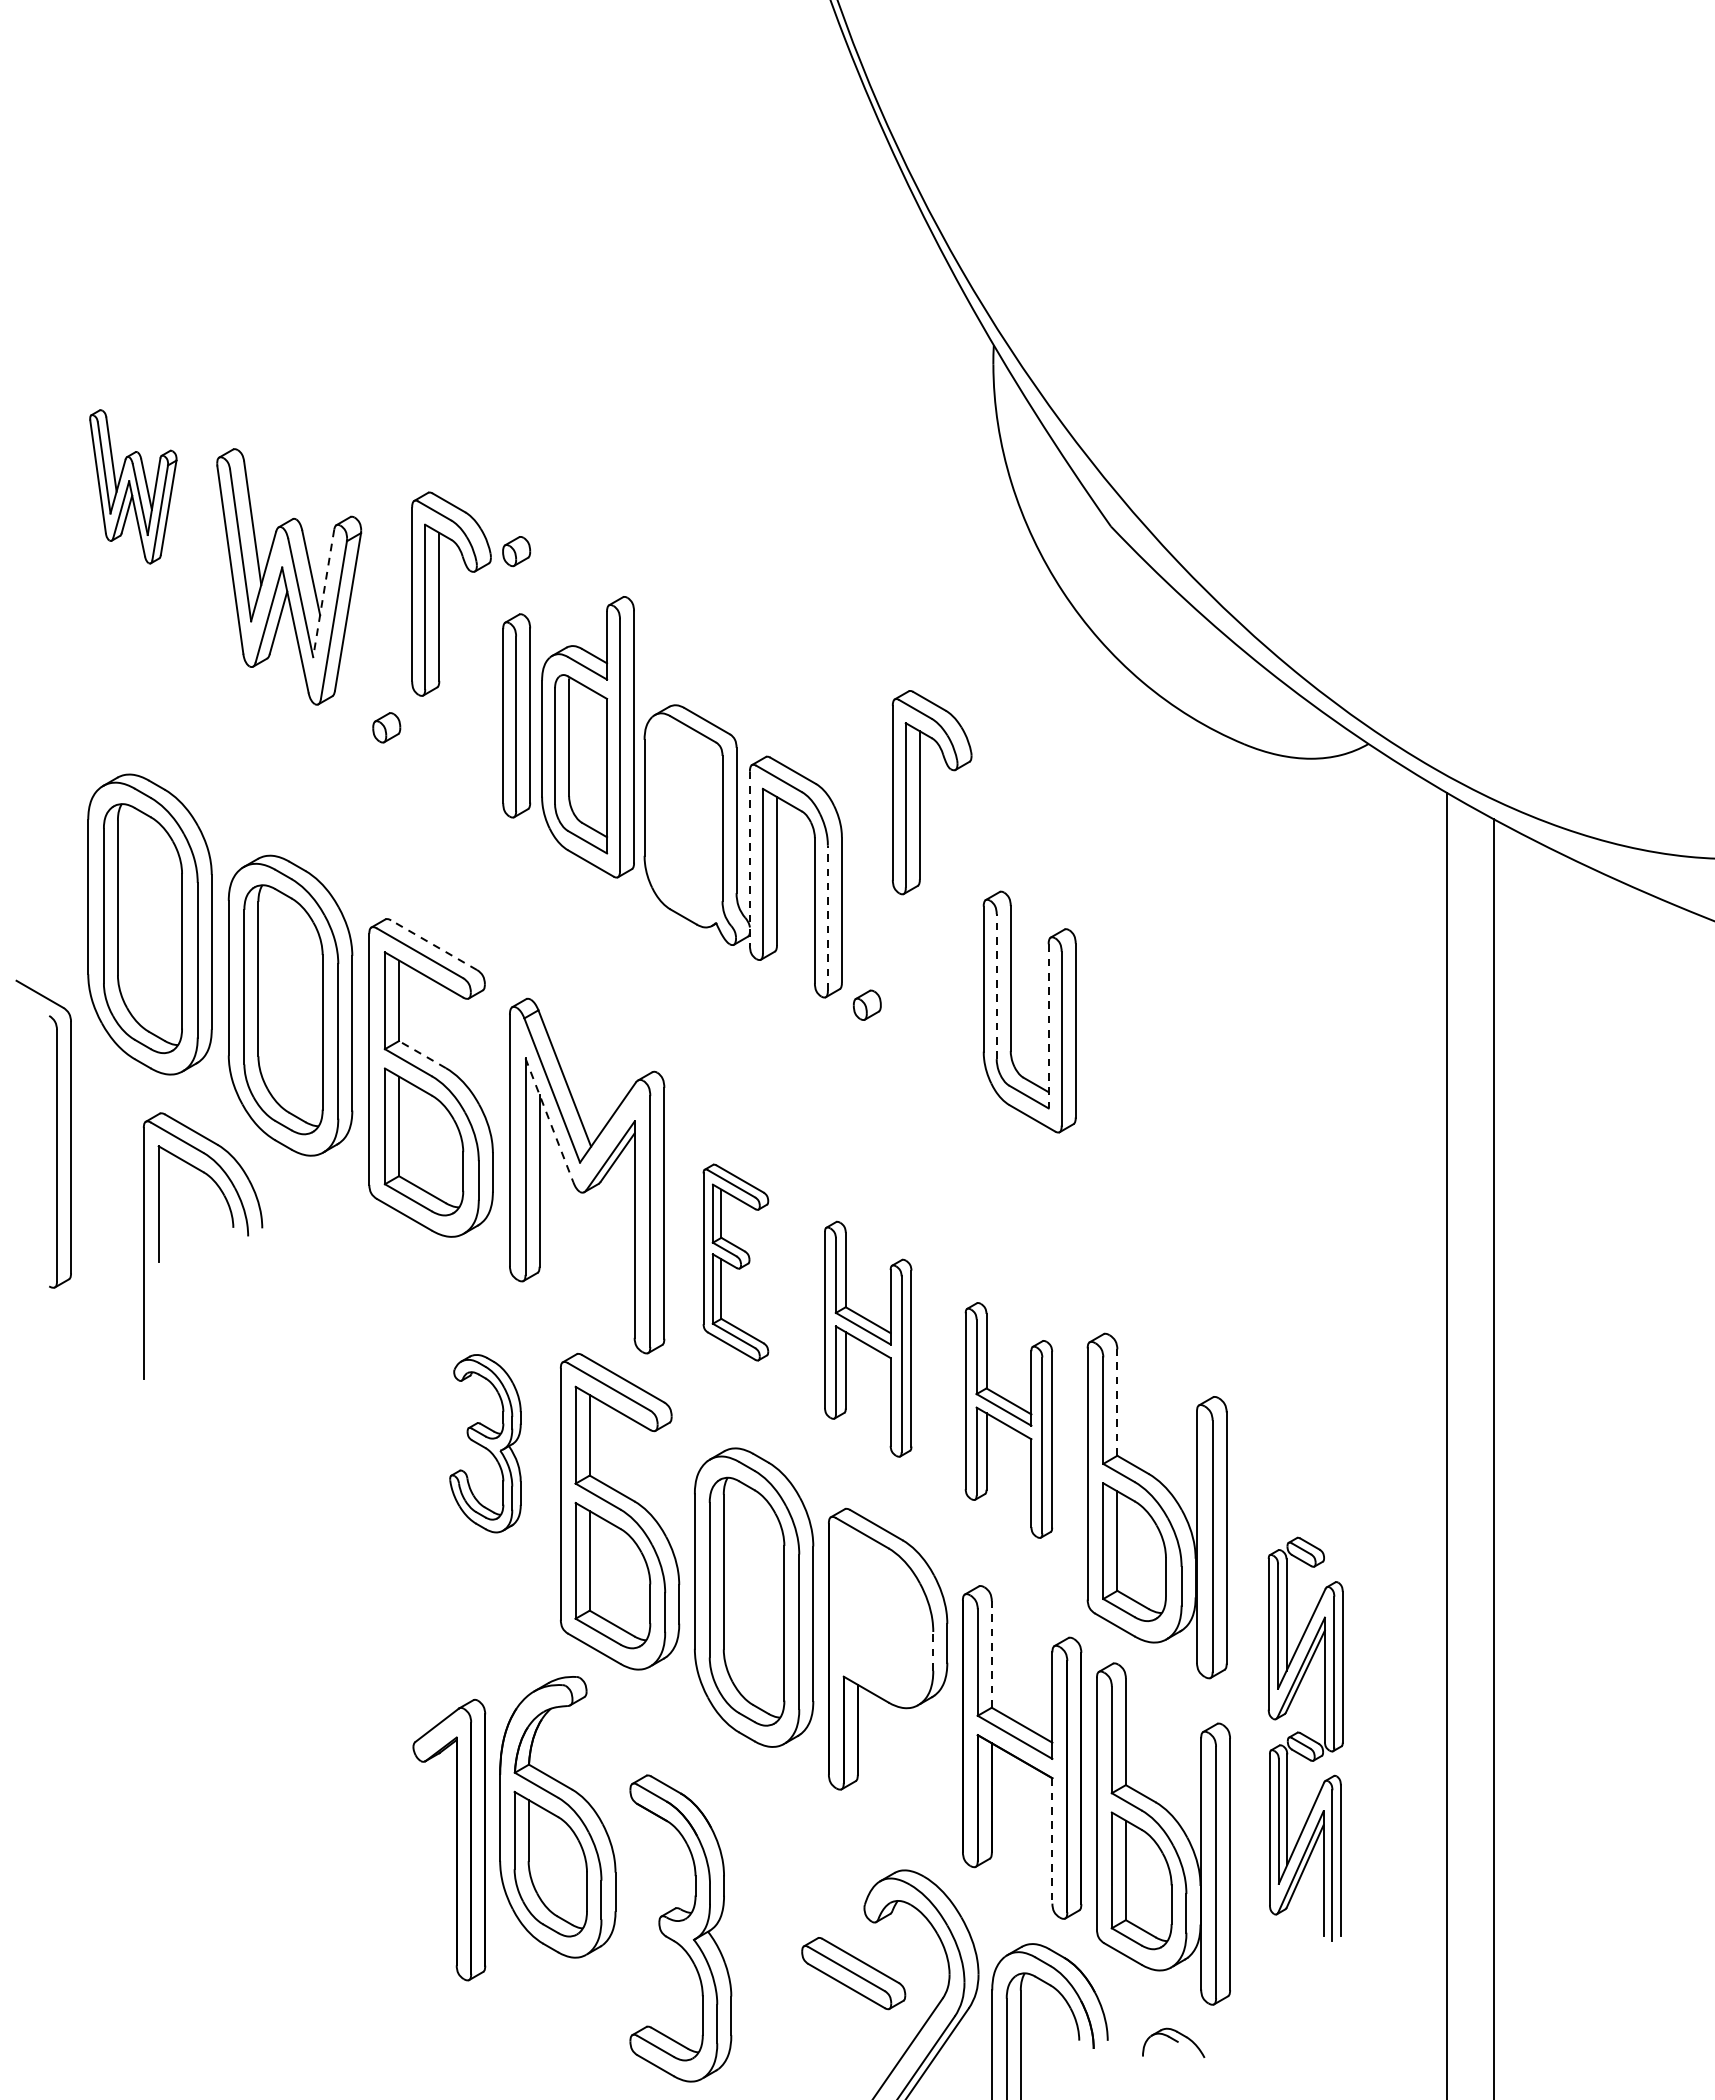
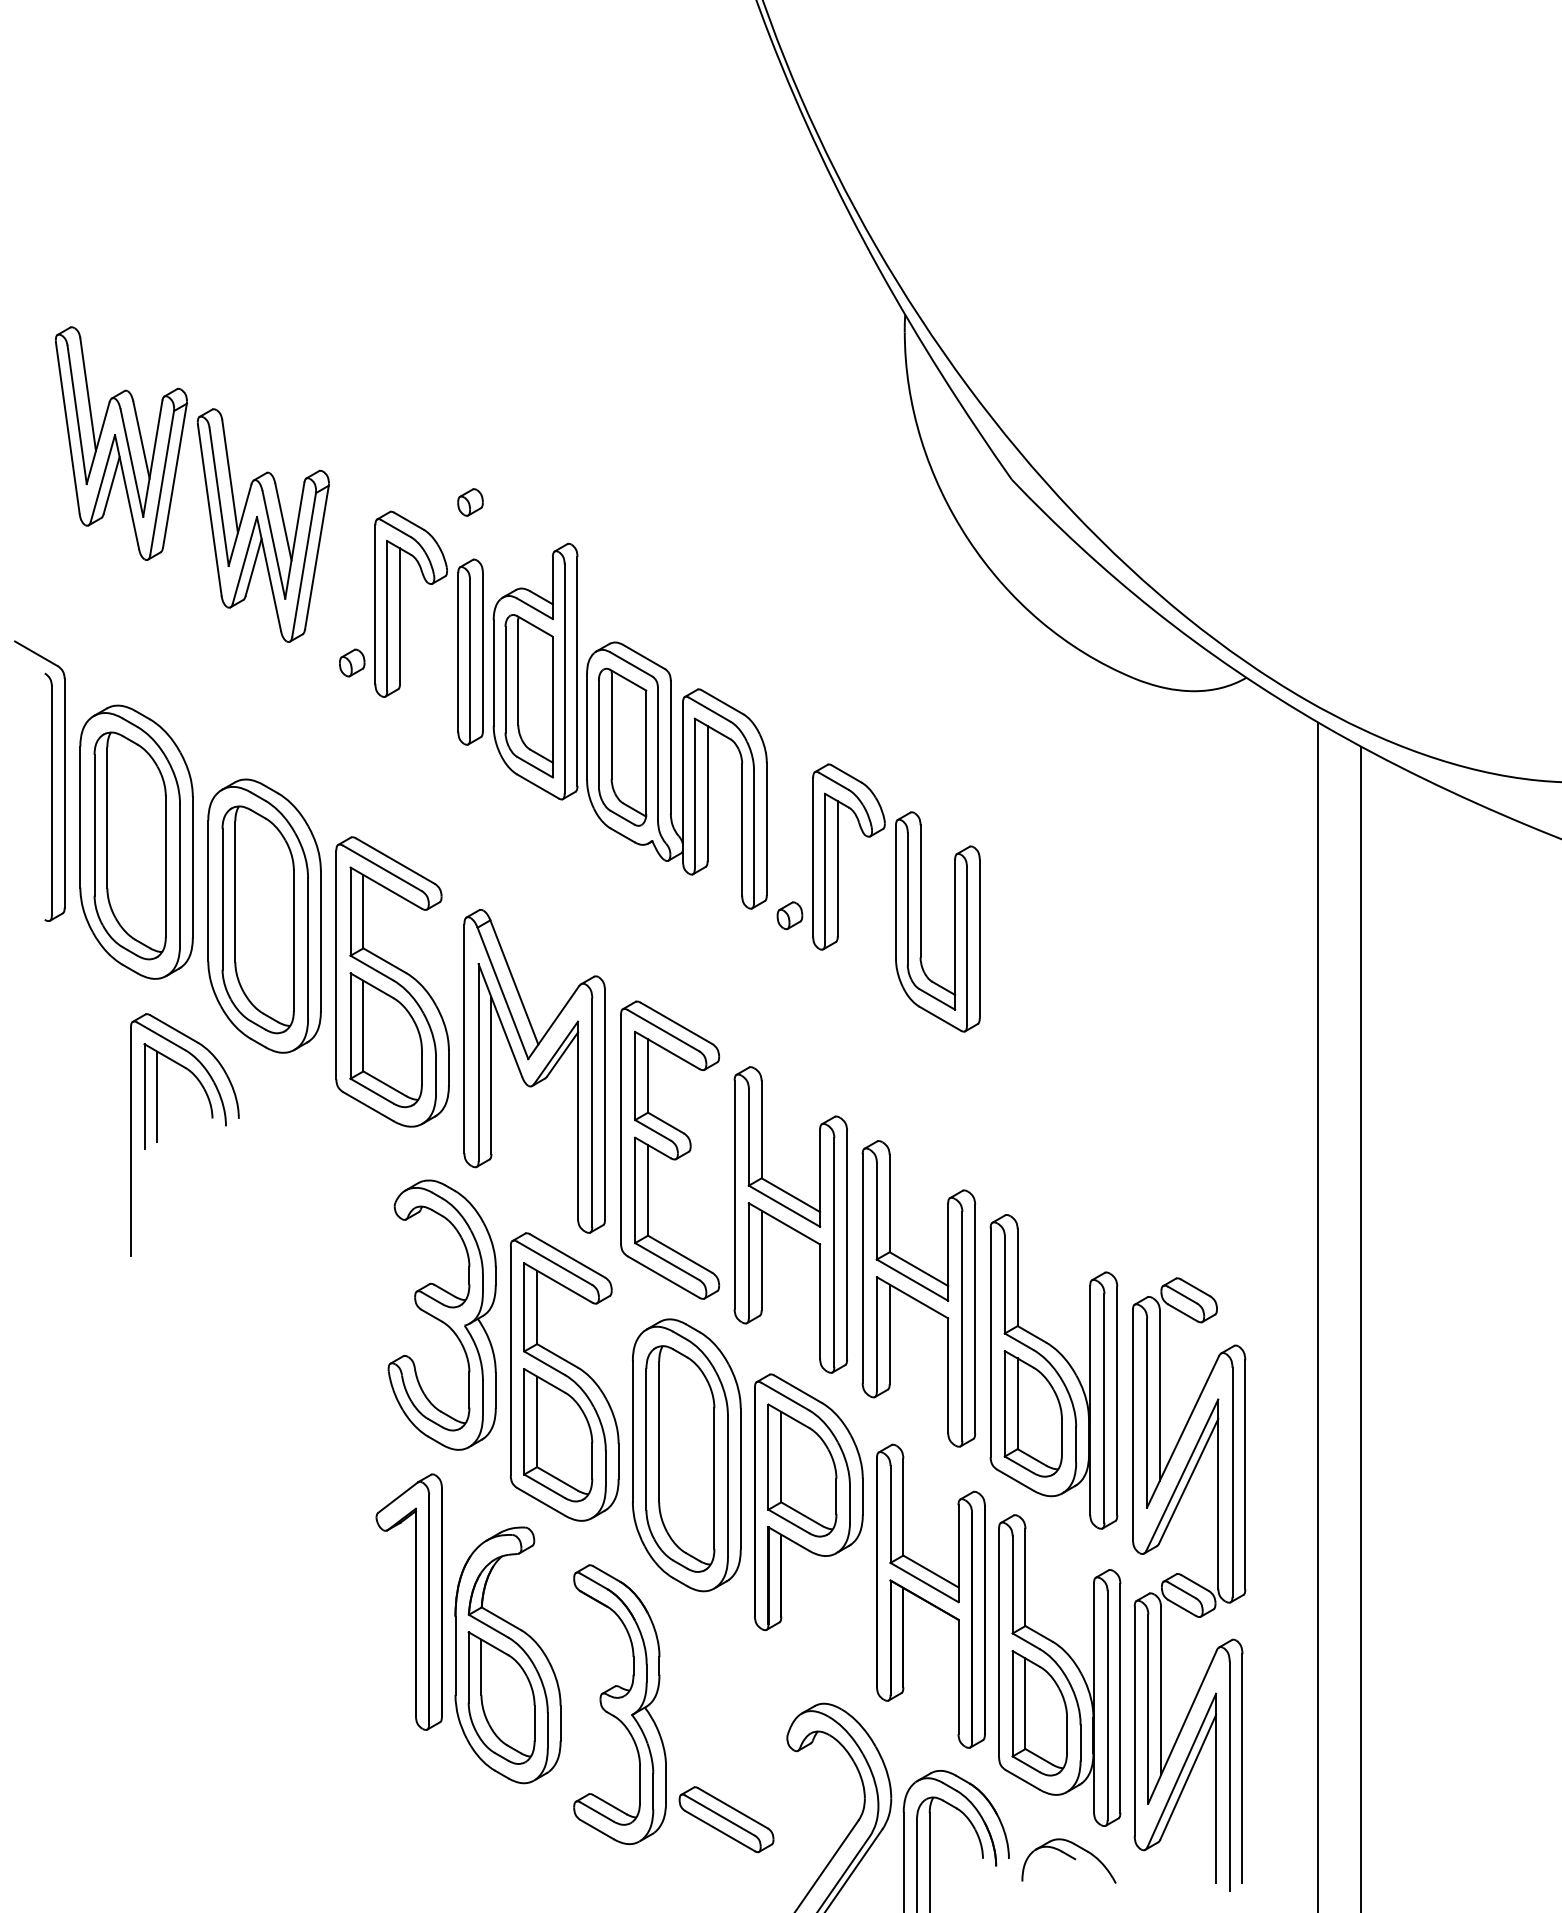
part: (133, 486) -> (121, 443), size x1.67
line: (323, 593) -> (294, 540), dashed -> solid
part: (439, 593) -> (400, 603), moved
part: (920, 791) -> (838, 856), moved
part: (683, 819) -> (622, 746), added
line: (750, 858) -> (683, 782), dashed -> solid
line: (828, 917) -> (754, 835), dashed -> solid
line: (433, 944) -> (394, 860), dashed -> solid
line: (996, 986) -> (907, 898), dashed -> solid
line: (1049, 1025) -> (955, 934), dashed -> solid
line: (422, 1054) -> (384, 960), dashed -> solid
line: (549, 1120) -> (500, 1020), dashed -> solid
part: (56, 1133) -> (51, 780), moved
line: (172, 1203) -> (157, 1096), added
part: (736, 1261) -> (670, 1149), size x1.67
part: (867, 1338) -> (790, 1219), size x1.43
line: (1117, 1402) -> (1017, 1277), dashed -> solid
part: (1008, 1419) -> (918, 1293), size x1.43
part: (484, 1443) -> (441, 1314), size x1.67
part: (881, 1614) -> (802, 1470), added
line: (933, 1651) -> (850, 1504), dashed -> solid
line: (991, 1653) -> (903, 1506), dashed -> solid
part: (1305, 1739) -> (1189, 1584), size x1.67
part: (456, 1839) -> (415, 1601), moved
line: (1052, 1841) -> (958, 1677), dashed -> solid
part: (680, 1928) -> (619, 1704), moved
part: (853, 1973) -> (726, 1819), moved
part: (1173, 2042) -> (1068, 1860), size x1.67

